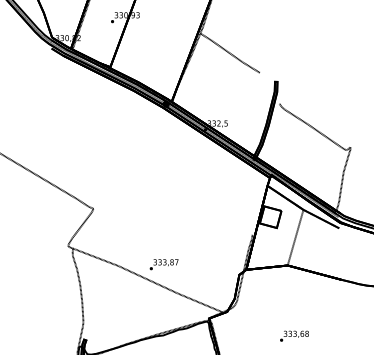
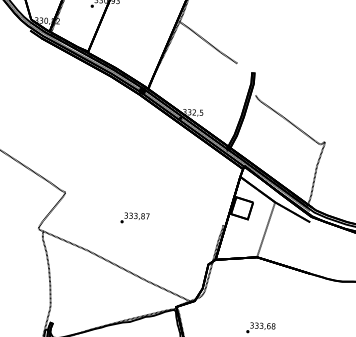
text: (163, 264) -> (134, 218), moved

